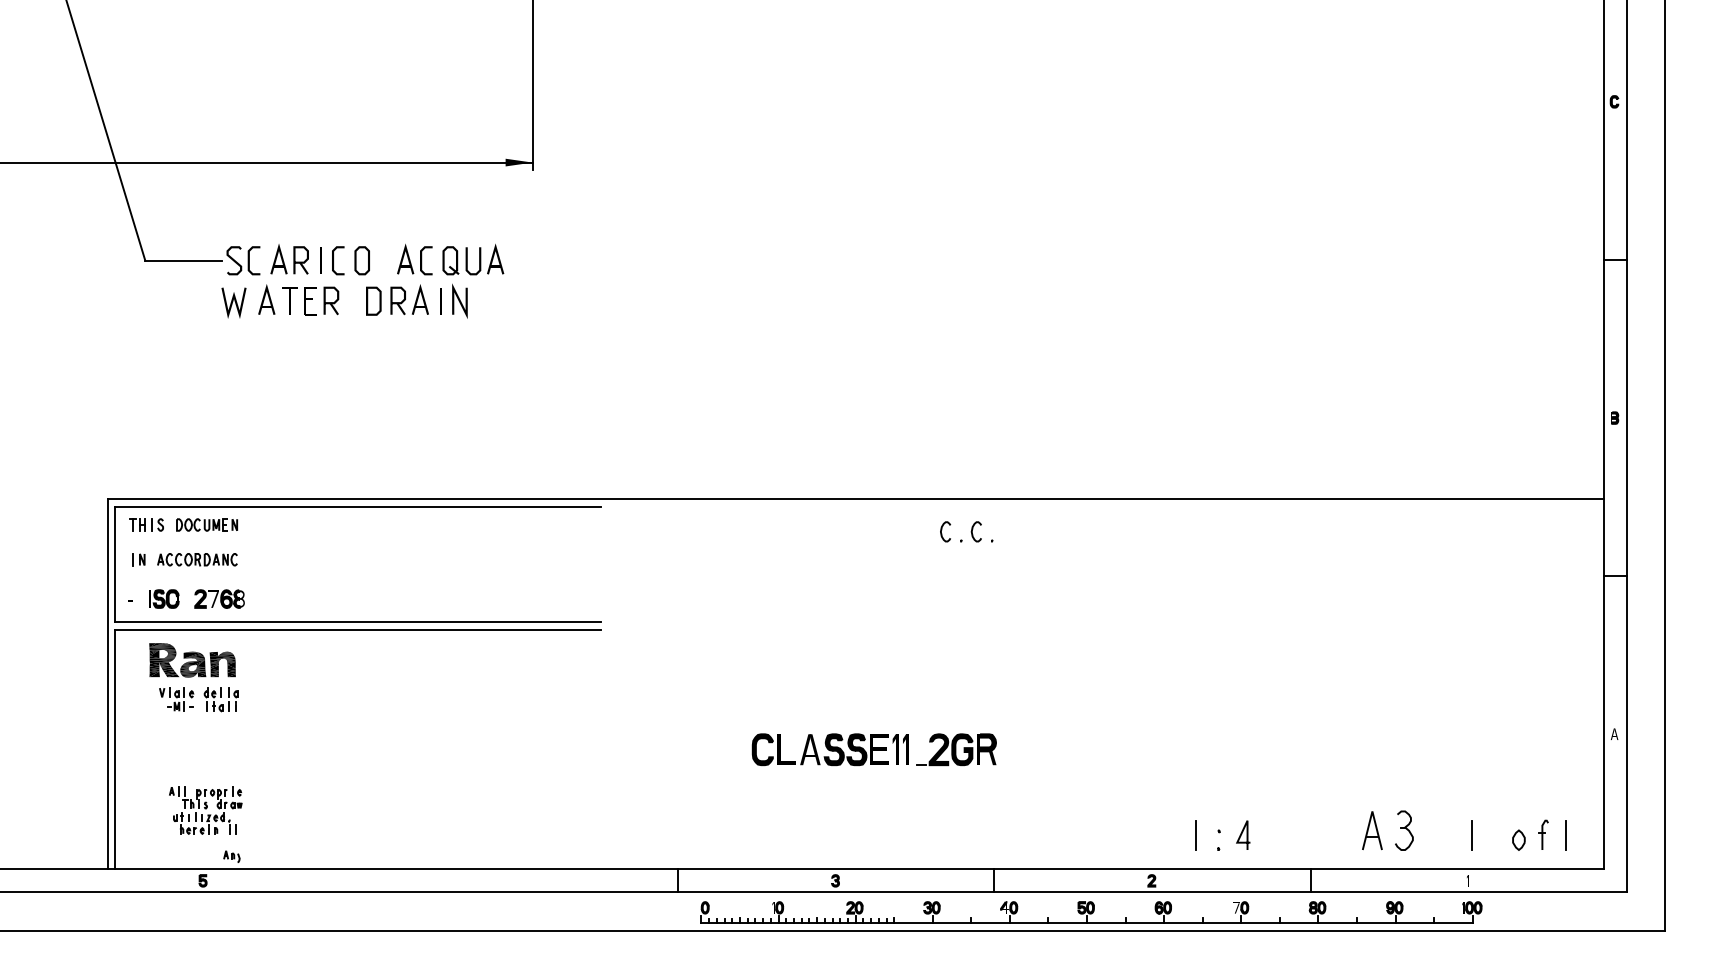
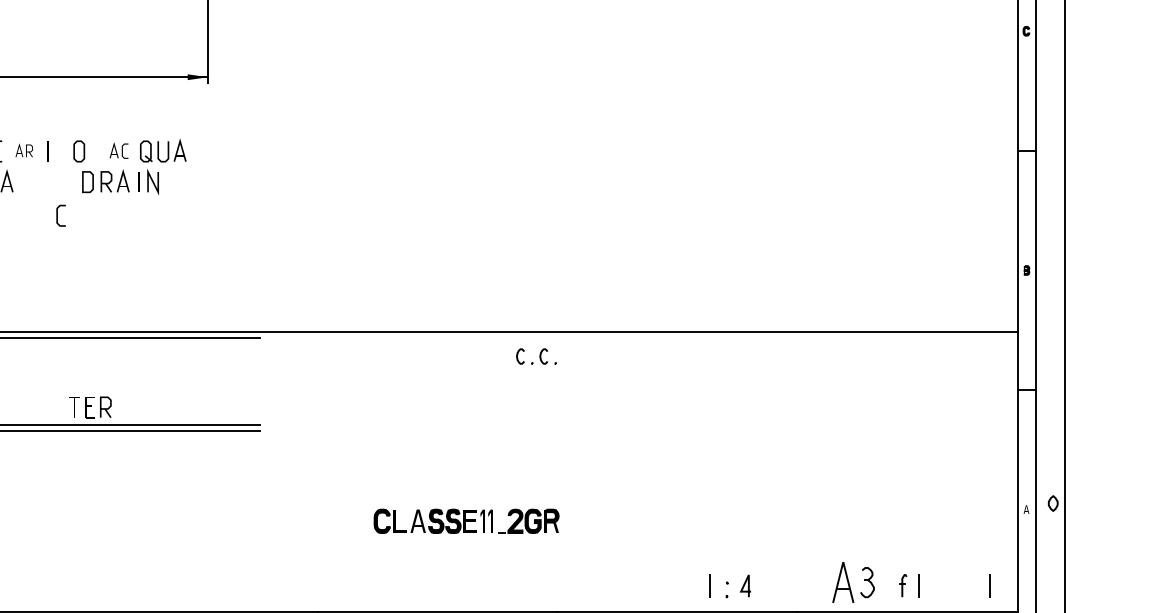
part: (289, 259) -> (24, 150), size x0.6
part: (414, 259) -> (118, 150), size x0.7
curve: (333, 260) -> (57, 215), moved
part: (310, 300) -> (90, 406), moved
part: (1372, 830) -> (843, 582), size x1.4
part: (1543, 834) -> (903, 585), moved
part: (1518, 839) -> (1052, 503), moved

